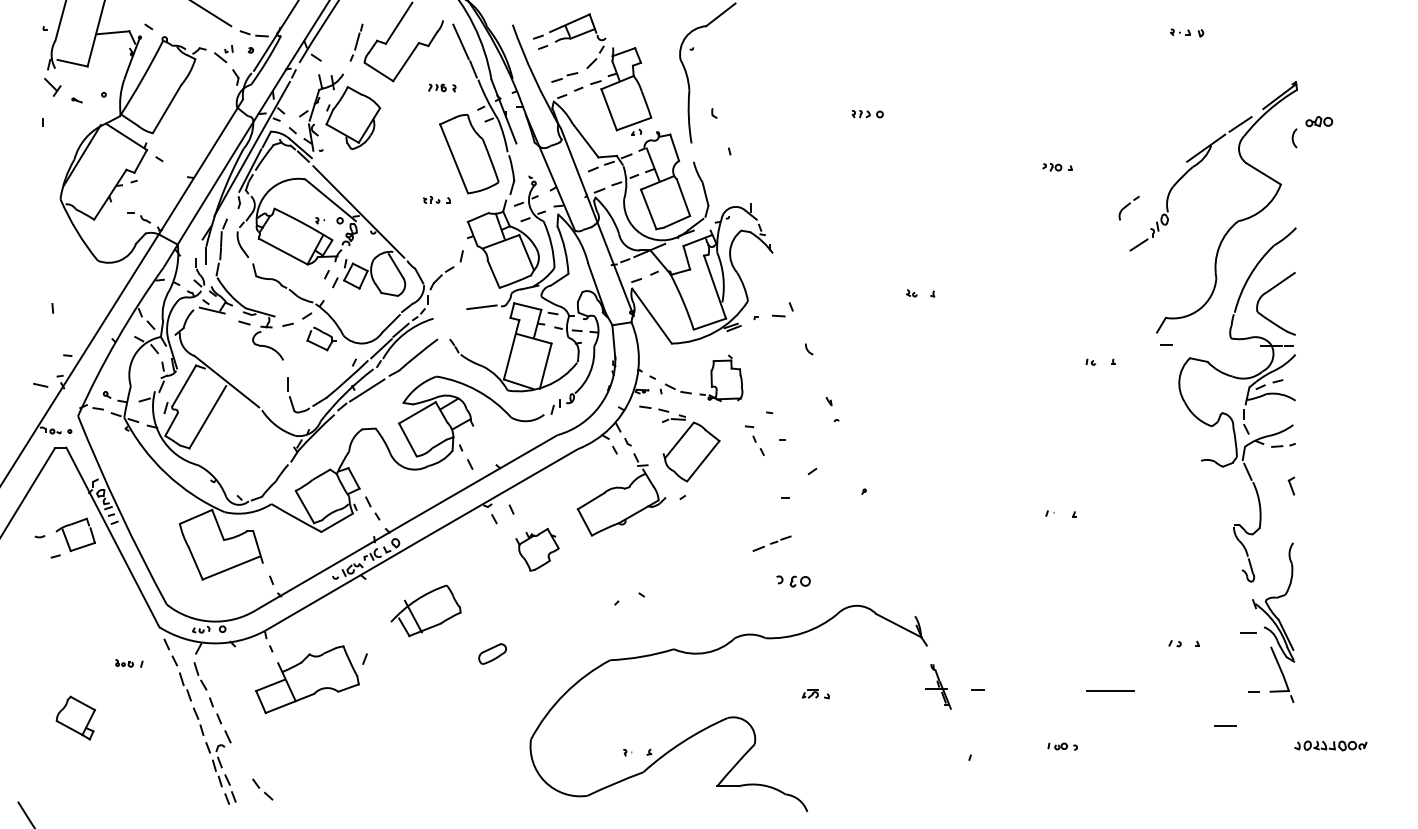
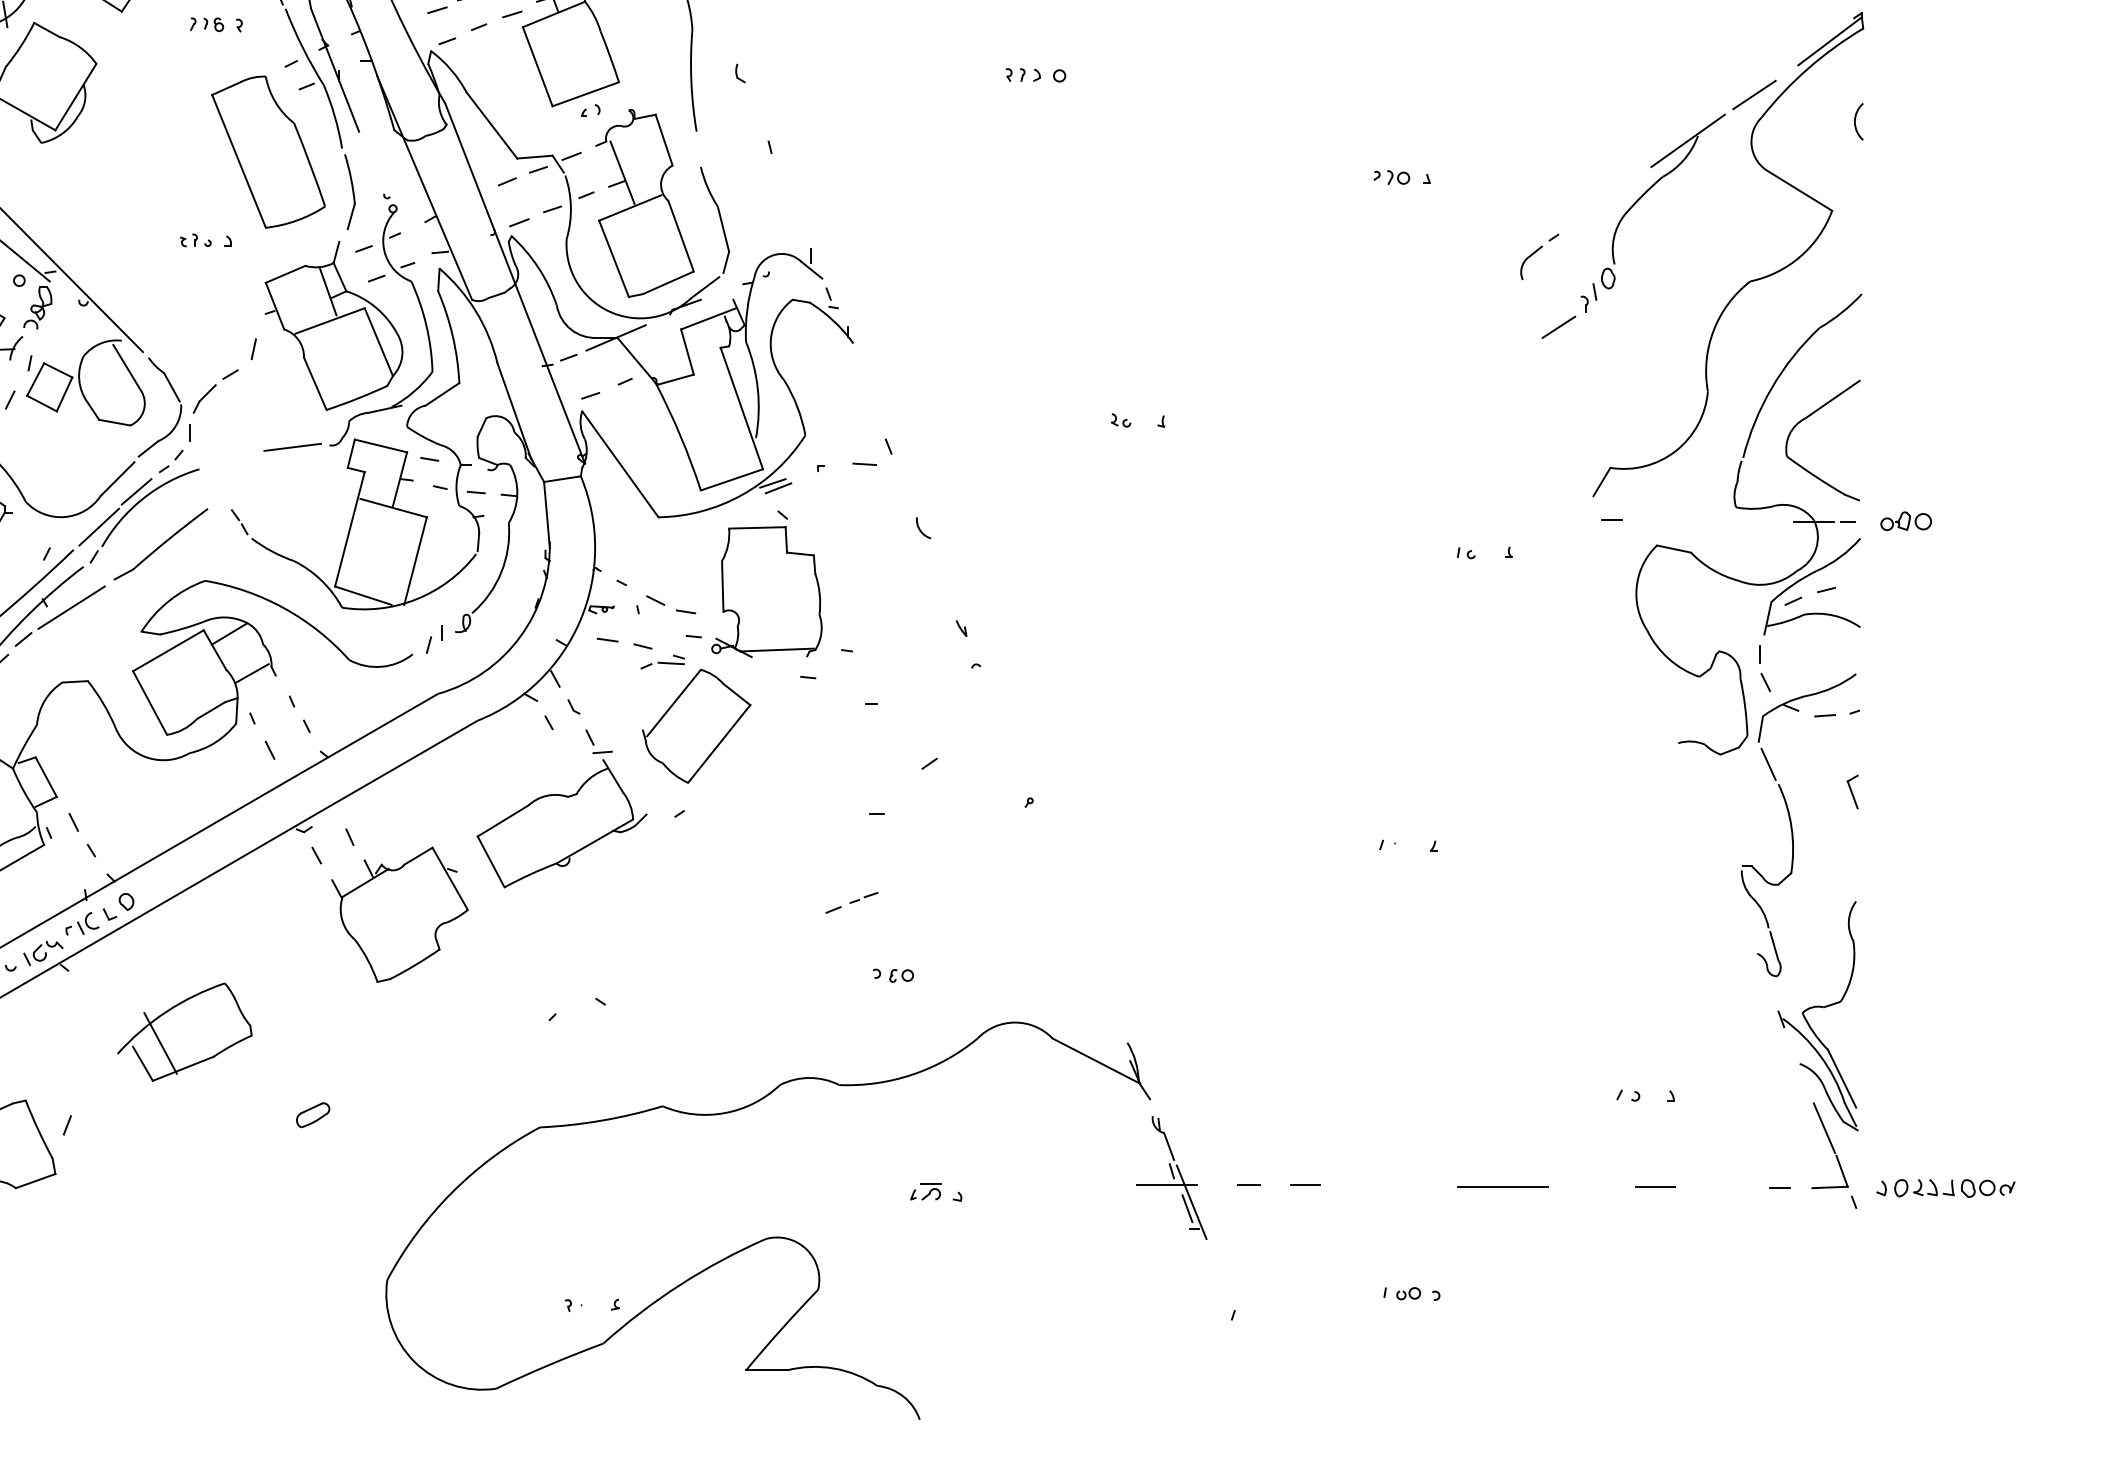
part: (1319, 121) -> (1906, 520), moved
part: (721, 378) -> (754, 584), size x1.67
part: (758, 445) -> (299, 713), moved
part: (772, 543) -> (852, 902), size x0.71
part: (537, 549) -> (399, 914), size x1.67
part: (793, 581) -> (893, 975), size x0.62
line: (1248, 632) -> (1305, 1183), moved
part: (492, 653) -> (313, 1114), size x0.62
part: (938, 686) -> (1172, 1178), size x1.43
line: (1225, 725) -> (1656, 1185), moved
part: (1330, 745) -> (1945, 1187), moved

